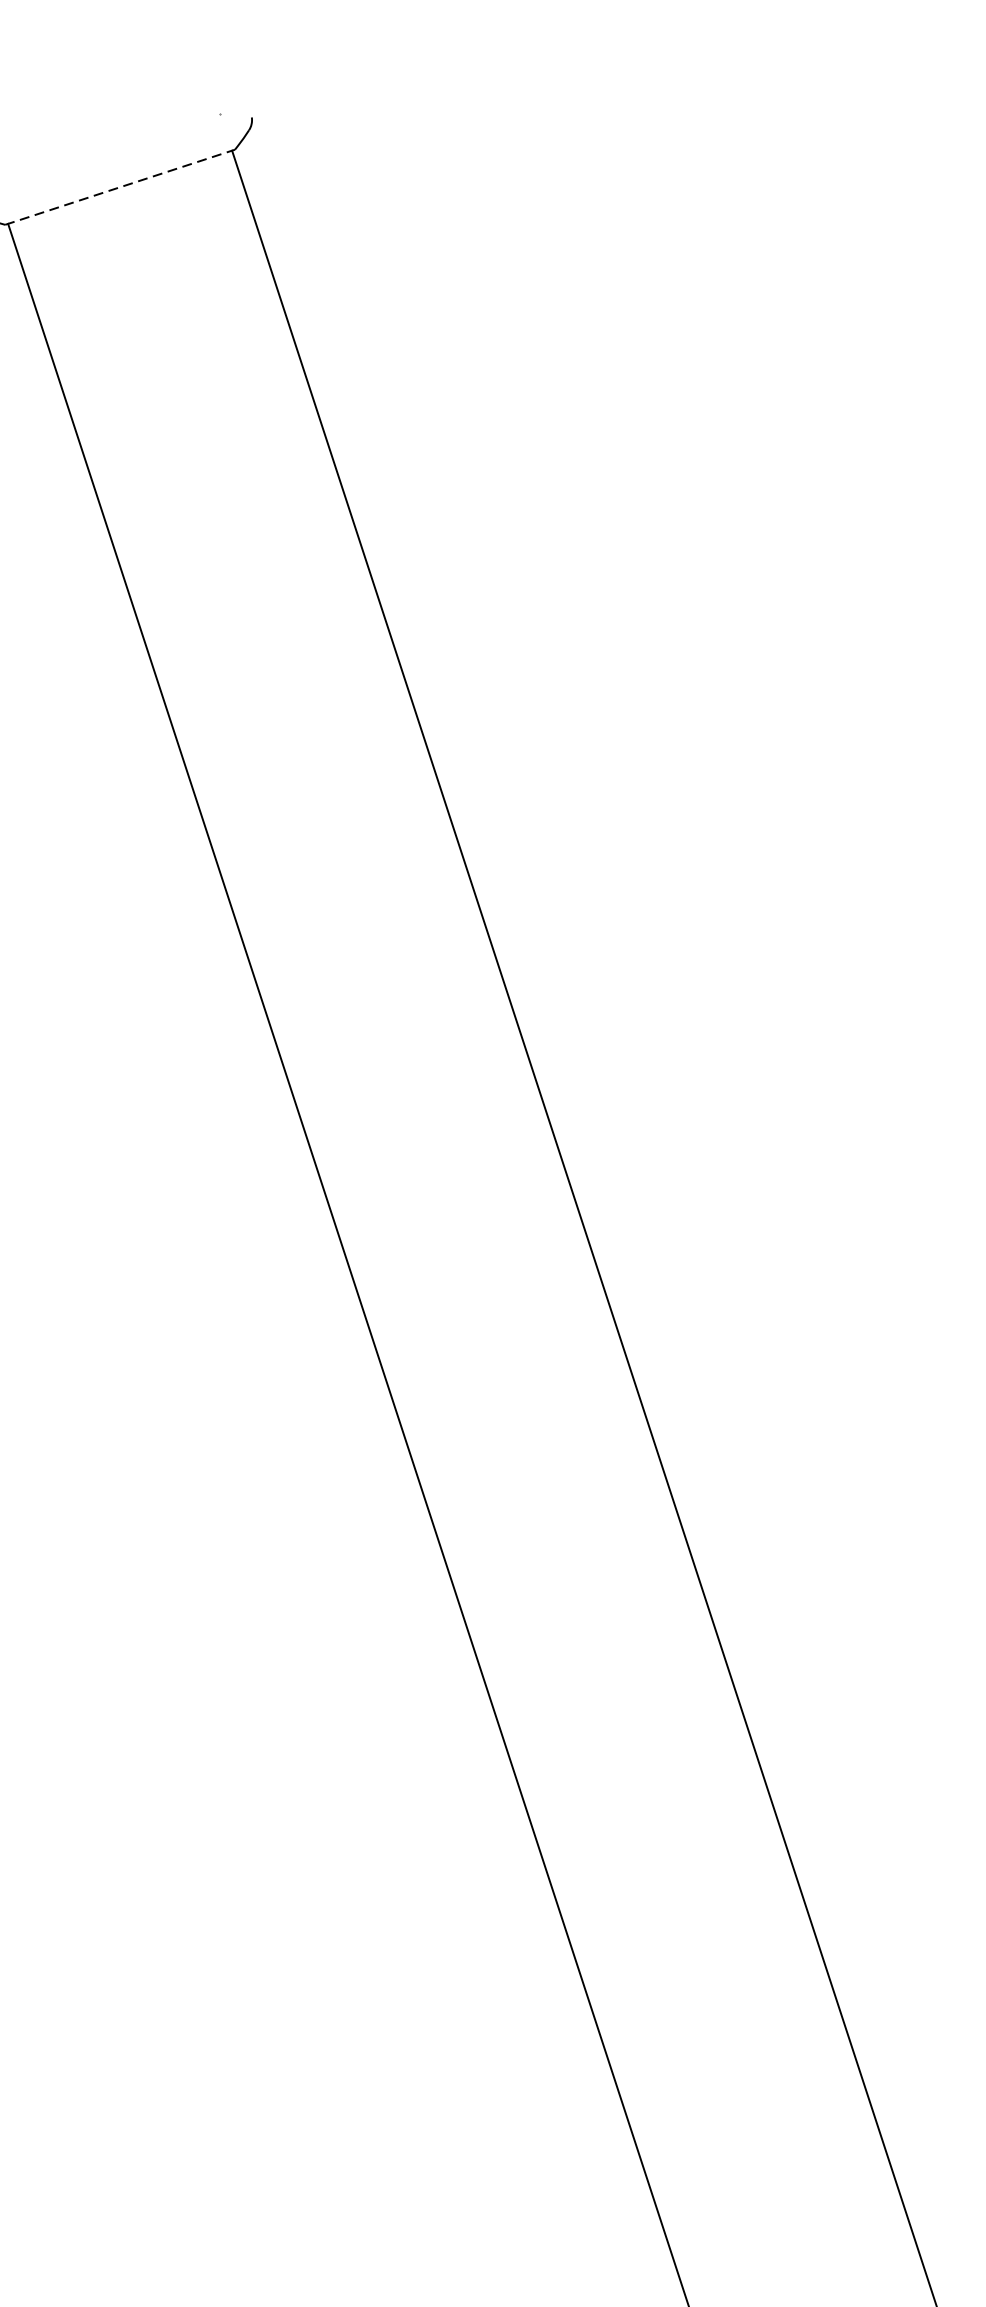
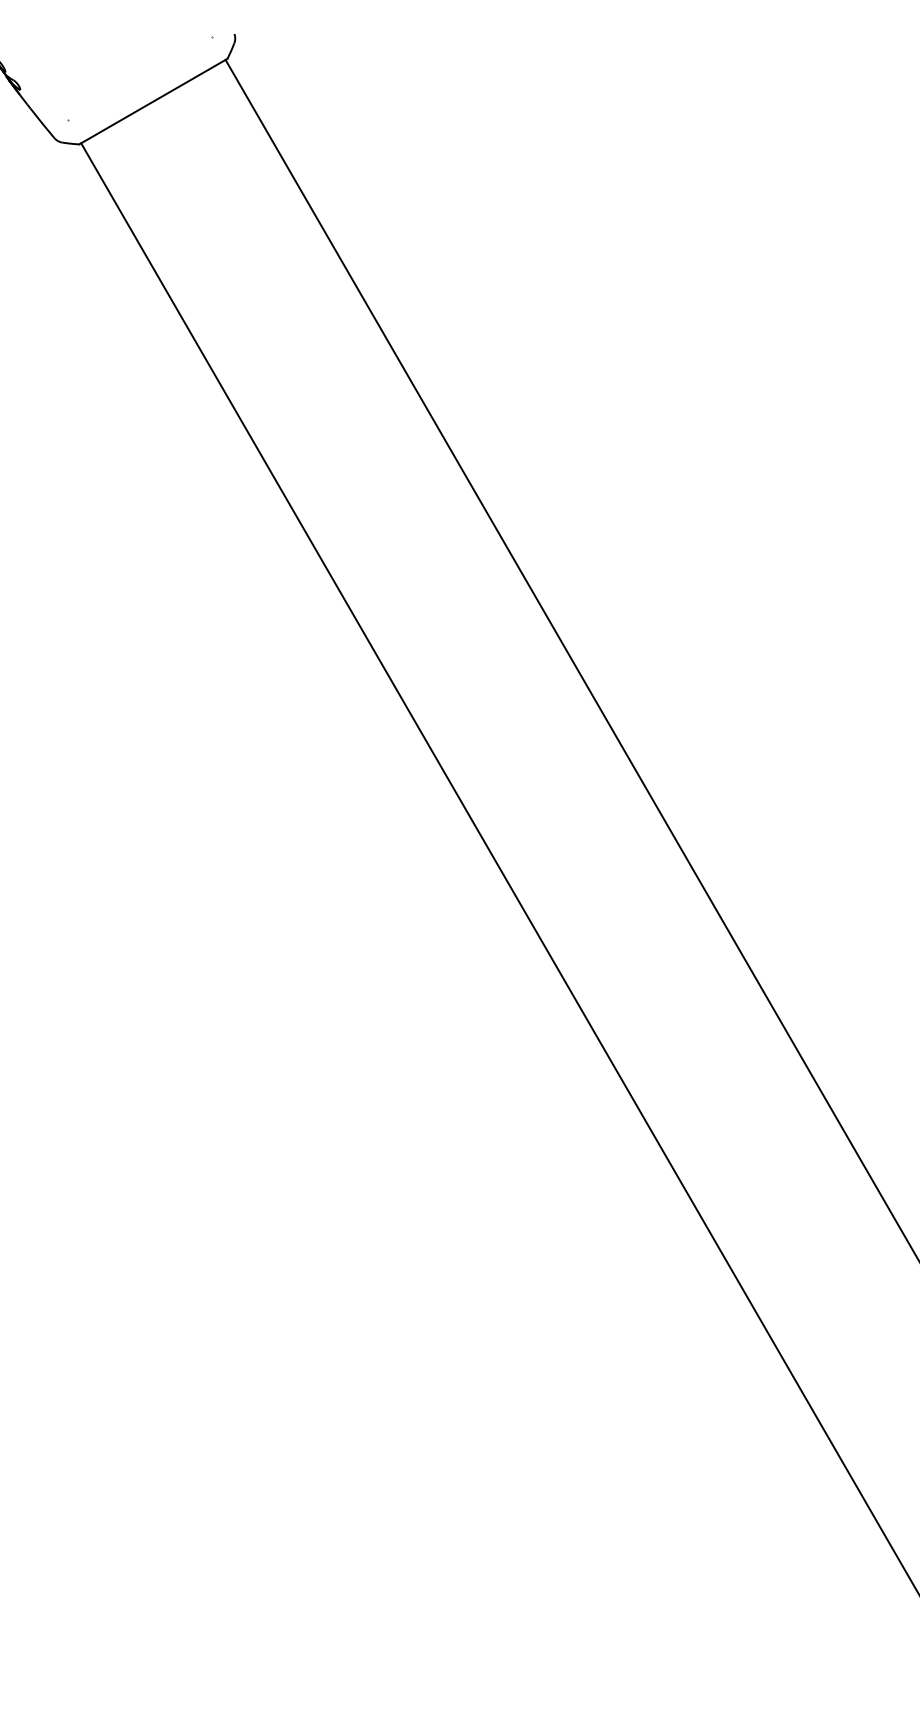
line: (120, 187) -> (153, 101), dashed -> solid

